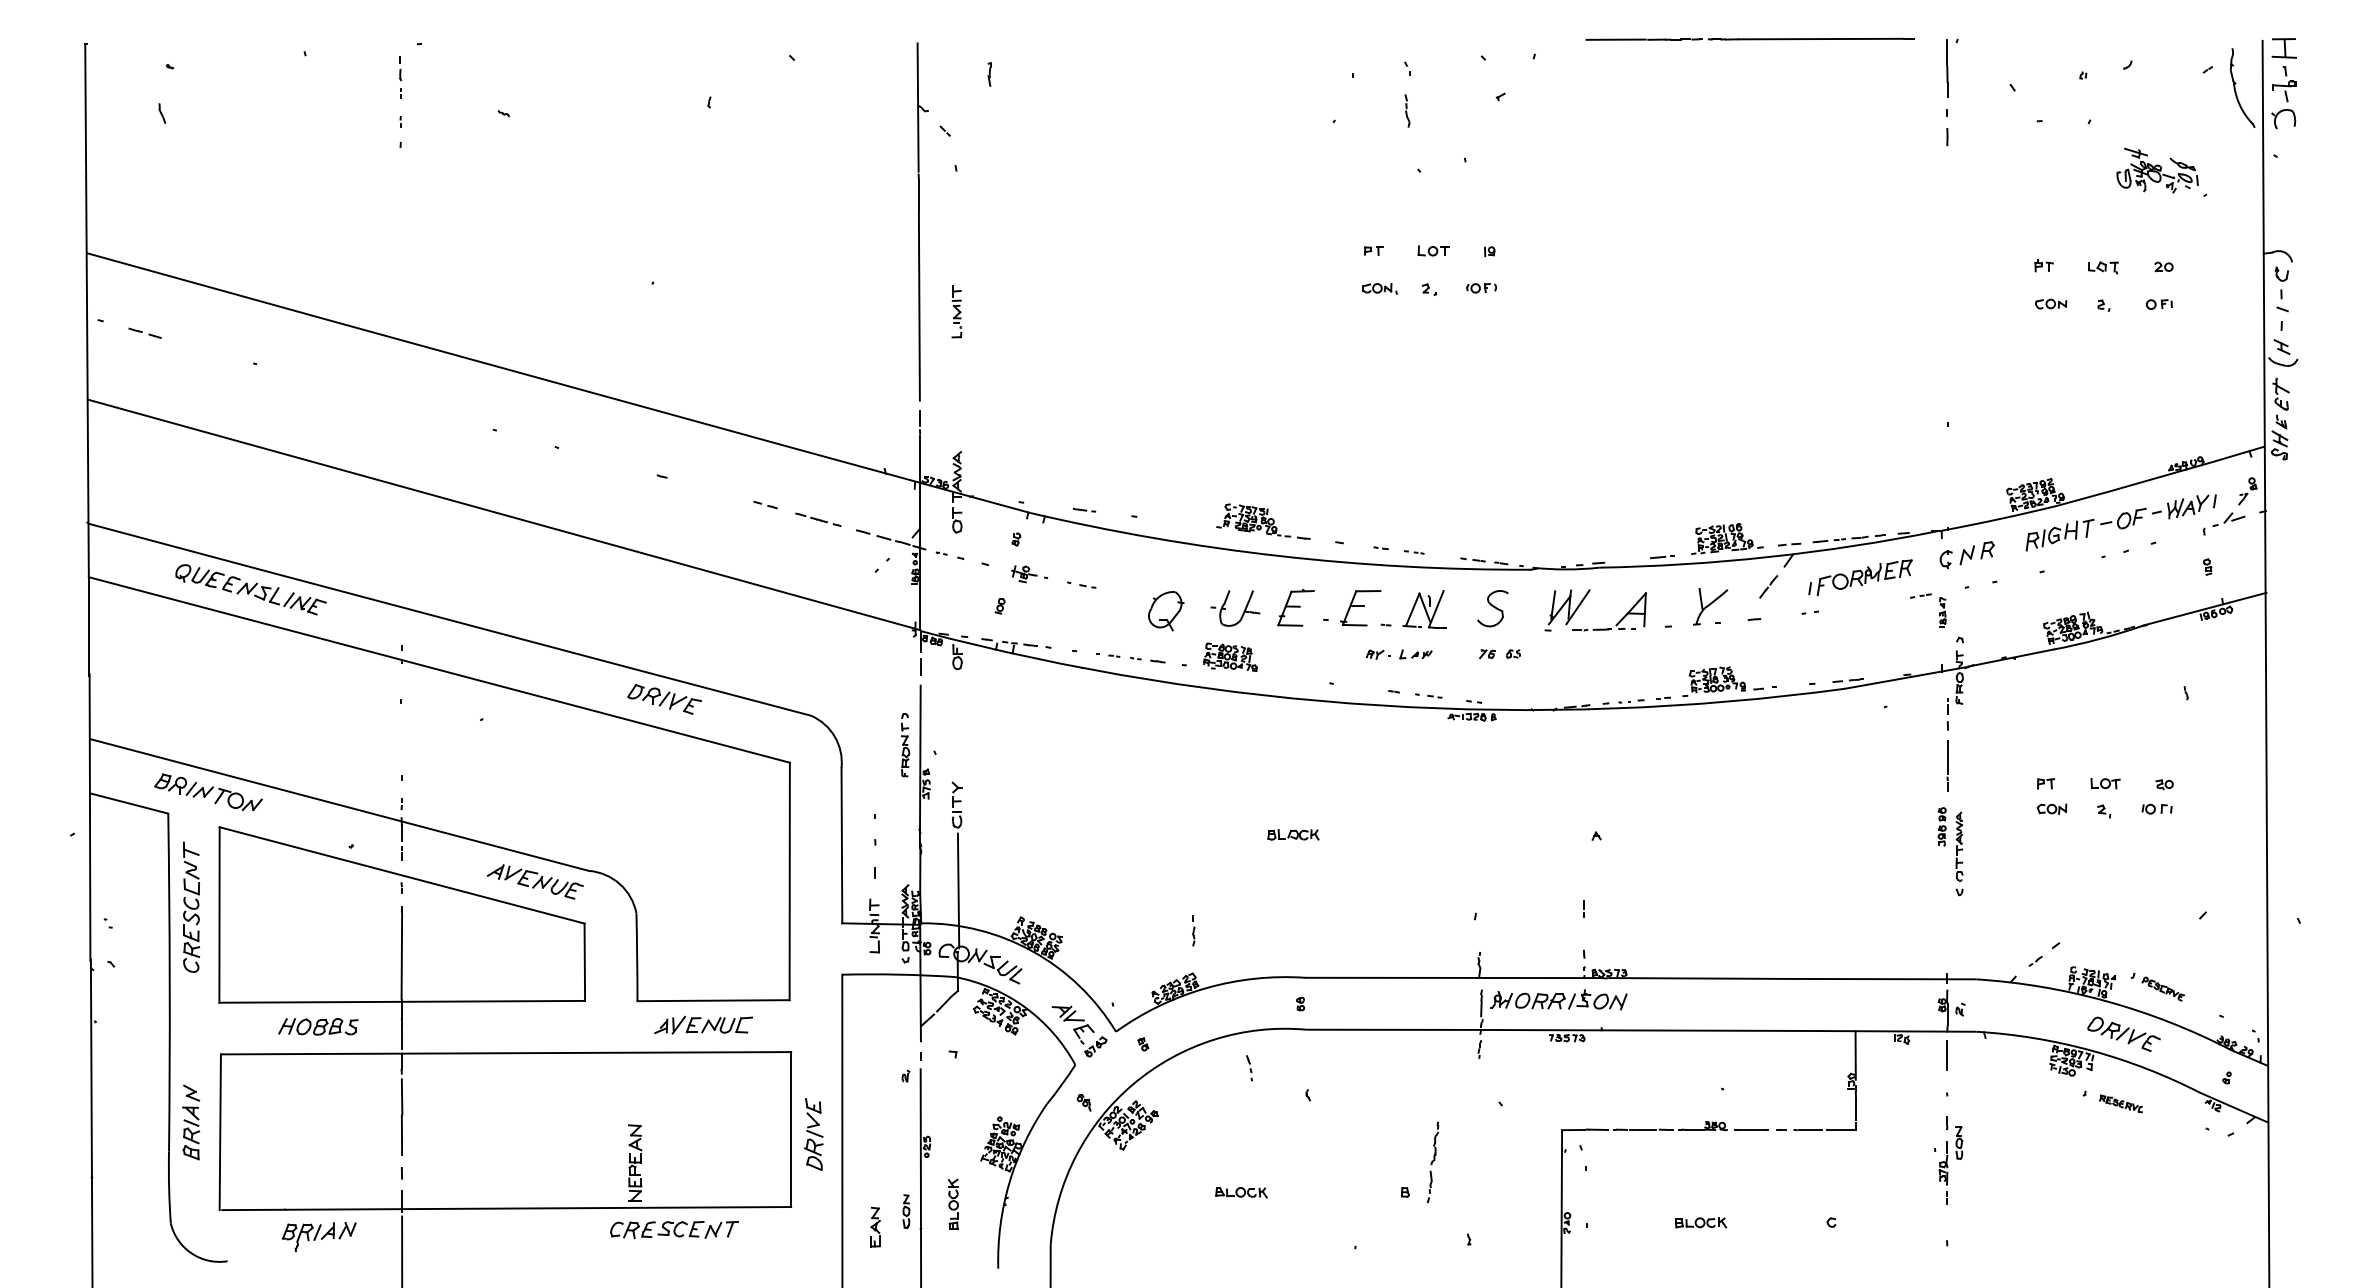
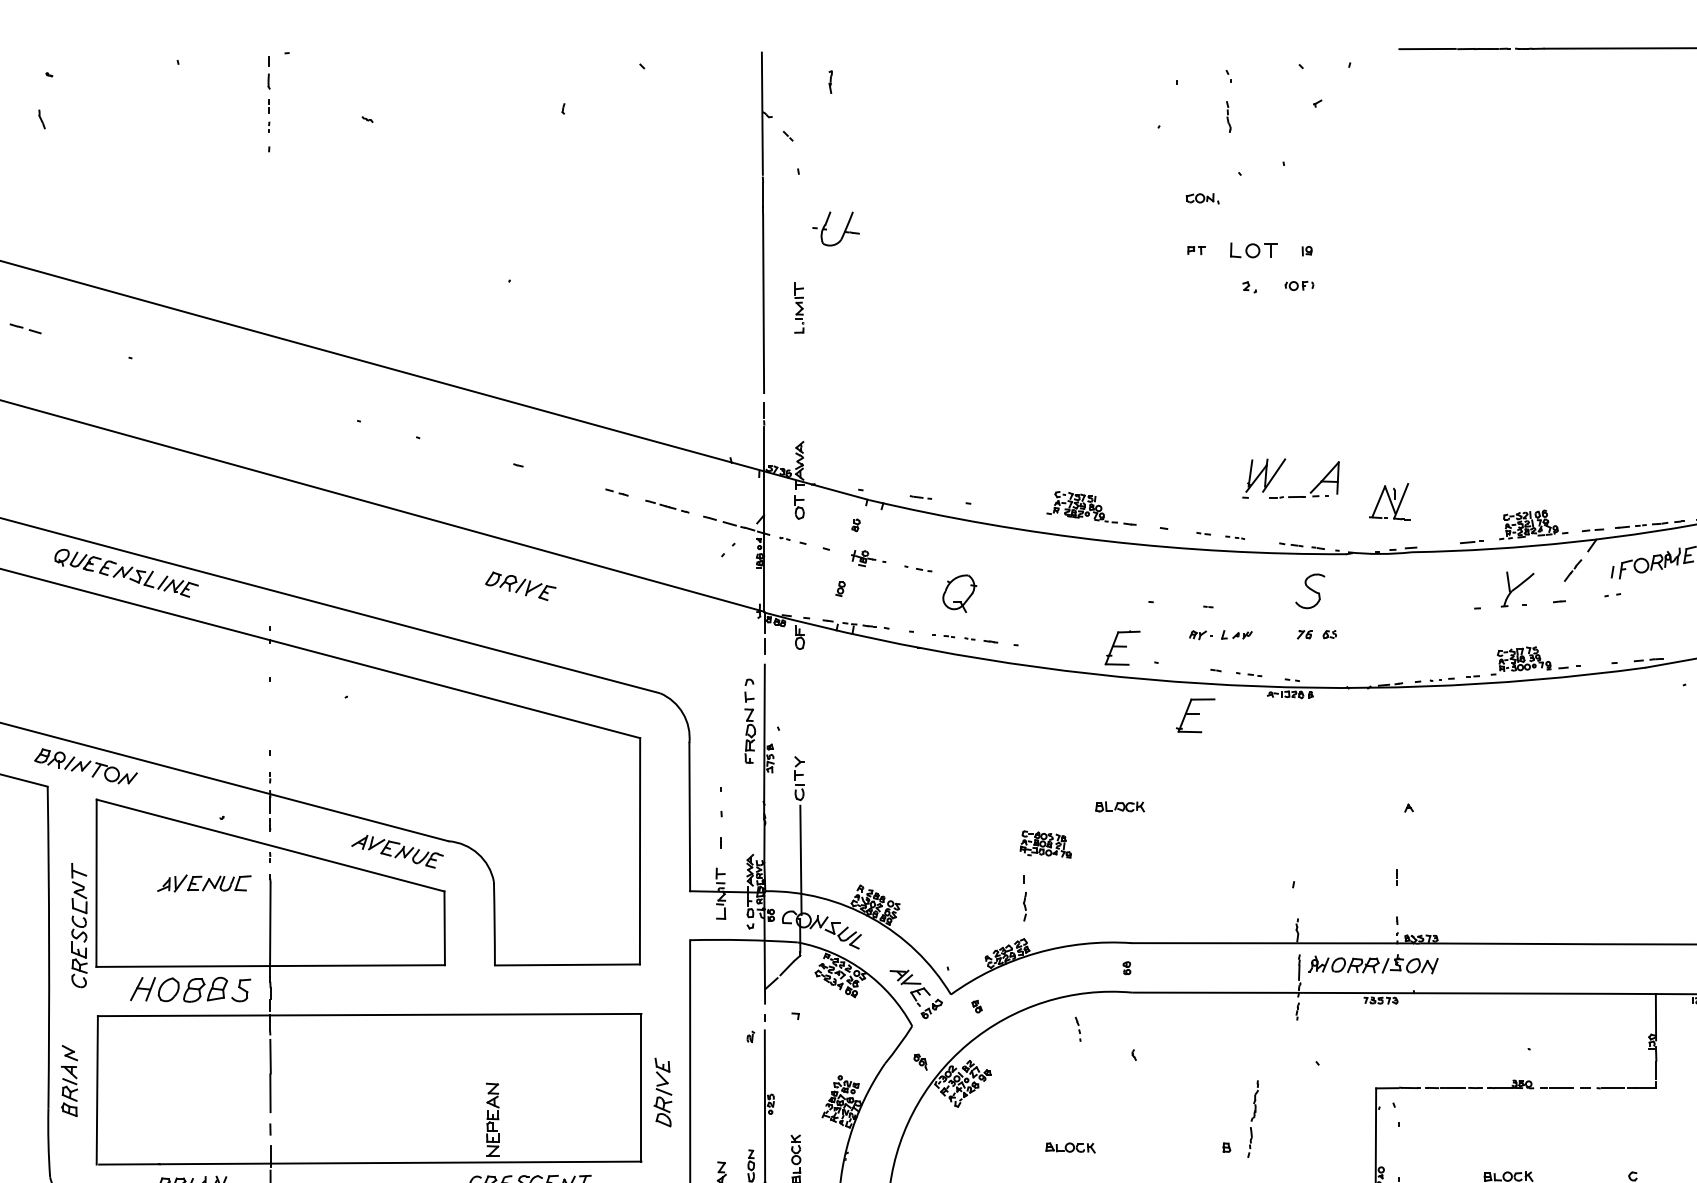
part: (400, 77) -> (269, 85), size x1.4
part: (1433, 250) -> (1253, 249), size x1.6
part: (1379, 288) -> (1202, 198), moved
part: (1583, 601) -> (1279, 470), moved
part: (1295, 607) -> (1122, 647), moved
part: (1360, 608) -> (1195, 716), moved
part: (1424, 609) -> (1389, 501), moved
part: (1166, 611) -> (960, 594), moved
part: (1243, 611) -> (843, 231), moved
part: (1230, 656) -> (1045, 843), moved
part: (664, 699) -> (520, 586), moved
part: (905, 745) -> (750, 721), size x1.4
part: (191, 906) -> (79, 924), moved
part: (1193, 930) -> (1024, 898), size x1.6
part: (703, 1024) -> (204, 882), moved
part: (318, 1026) -> (190, 989), size x1.6

